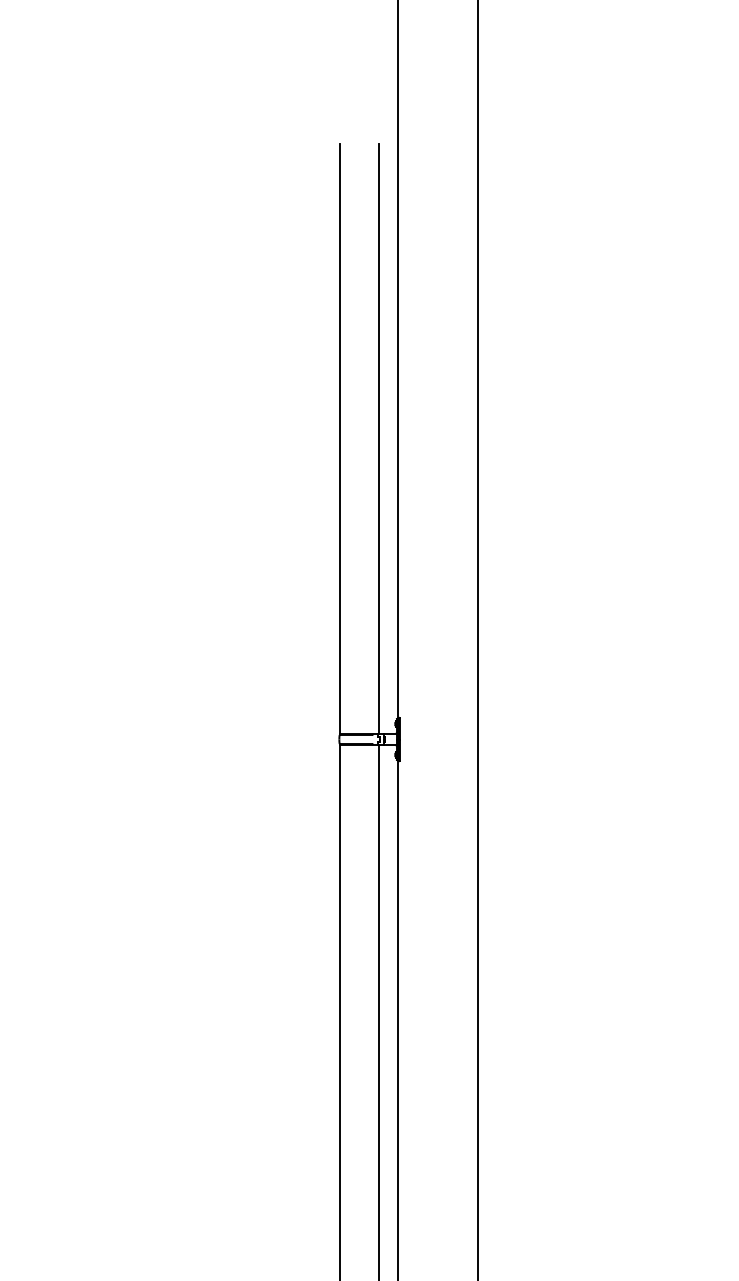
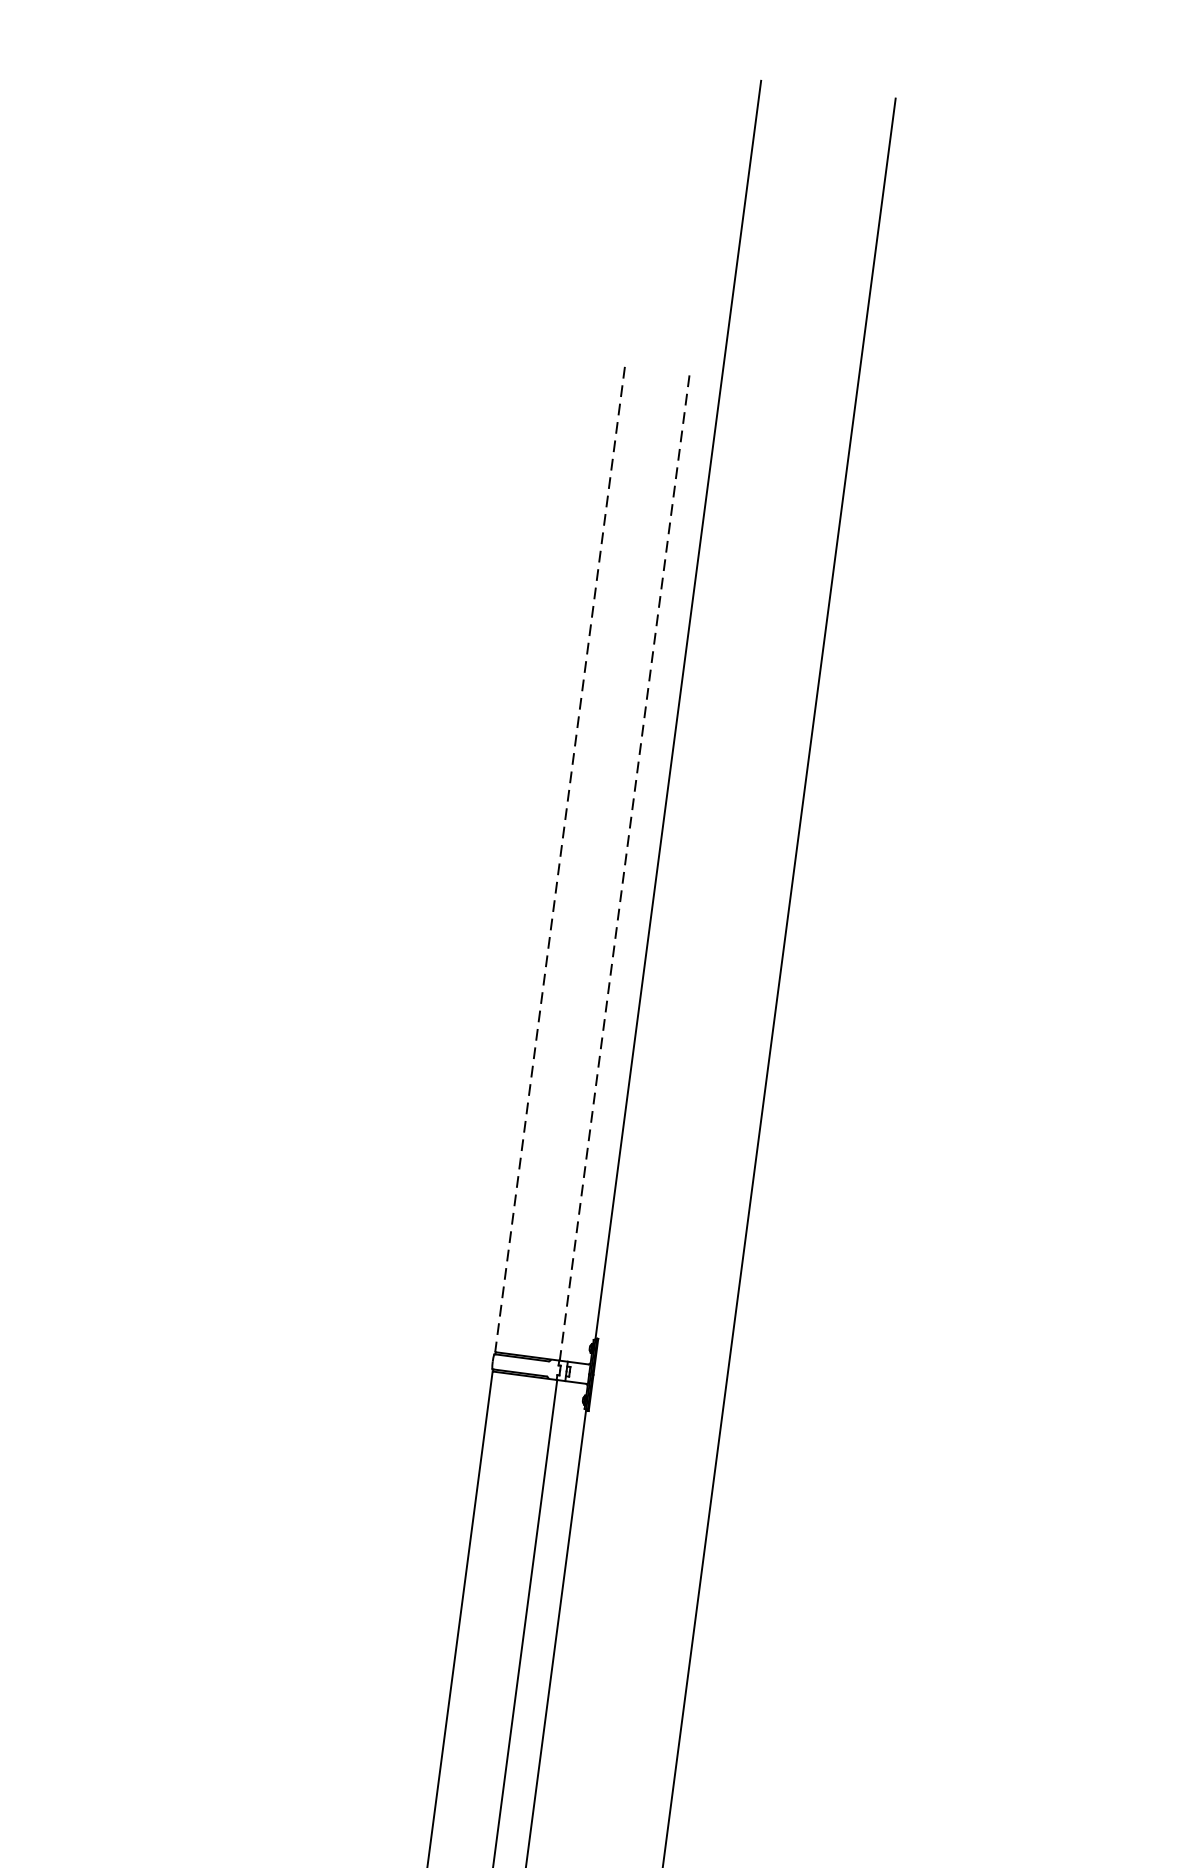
line: (340, 439) -> (560, 860), solid -> dashed
line: (378, 439) -> (624, 868), solid -> dashed

